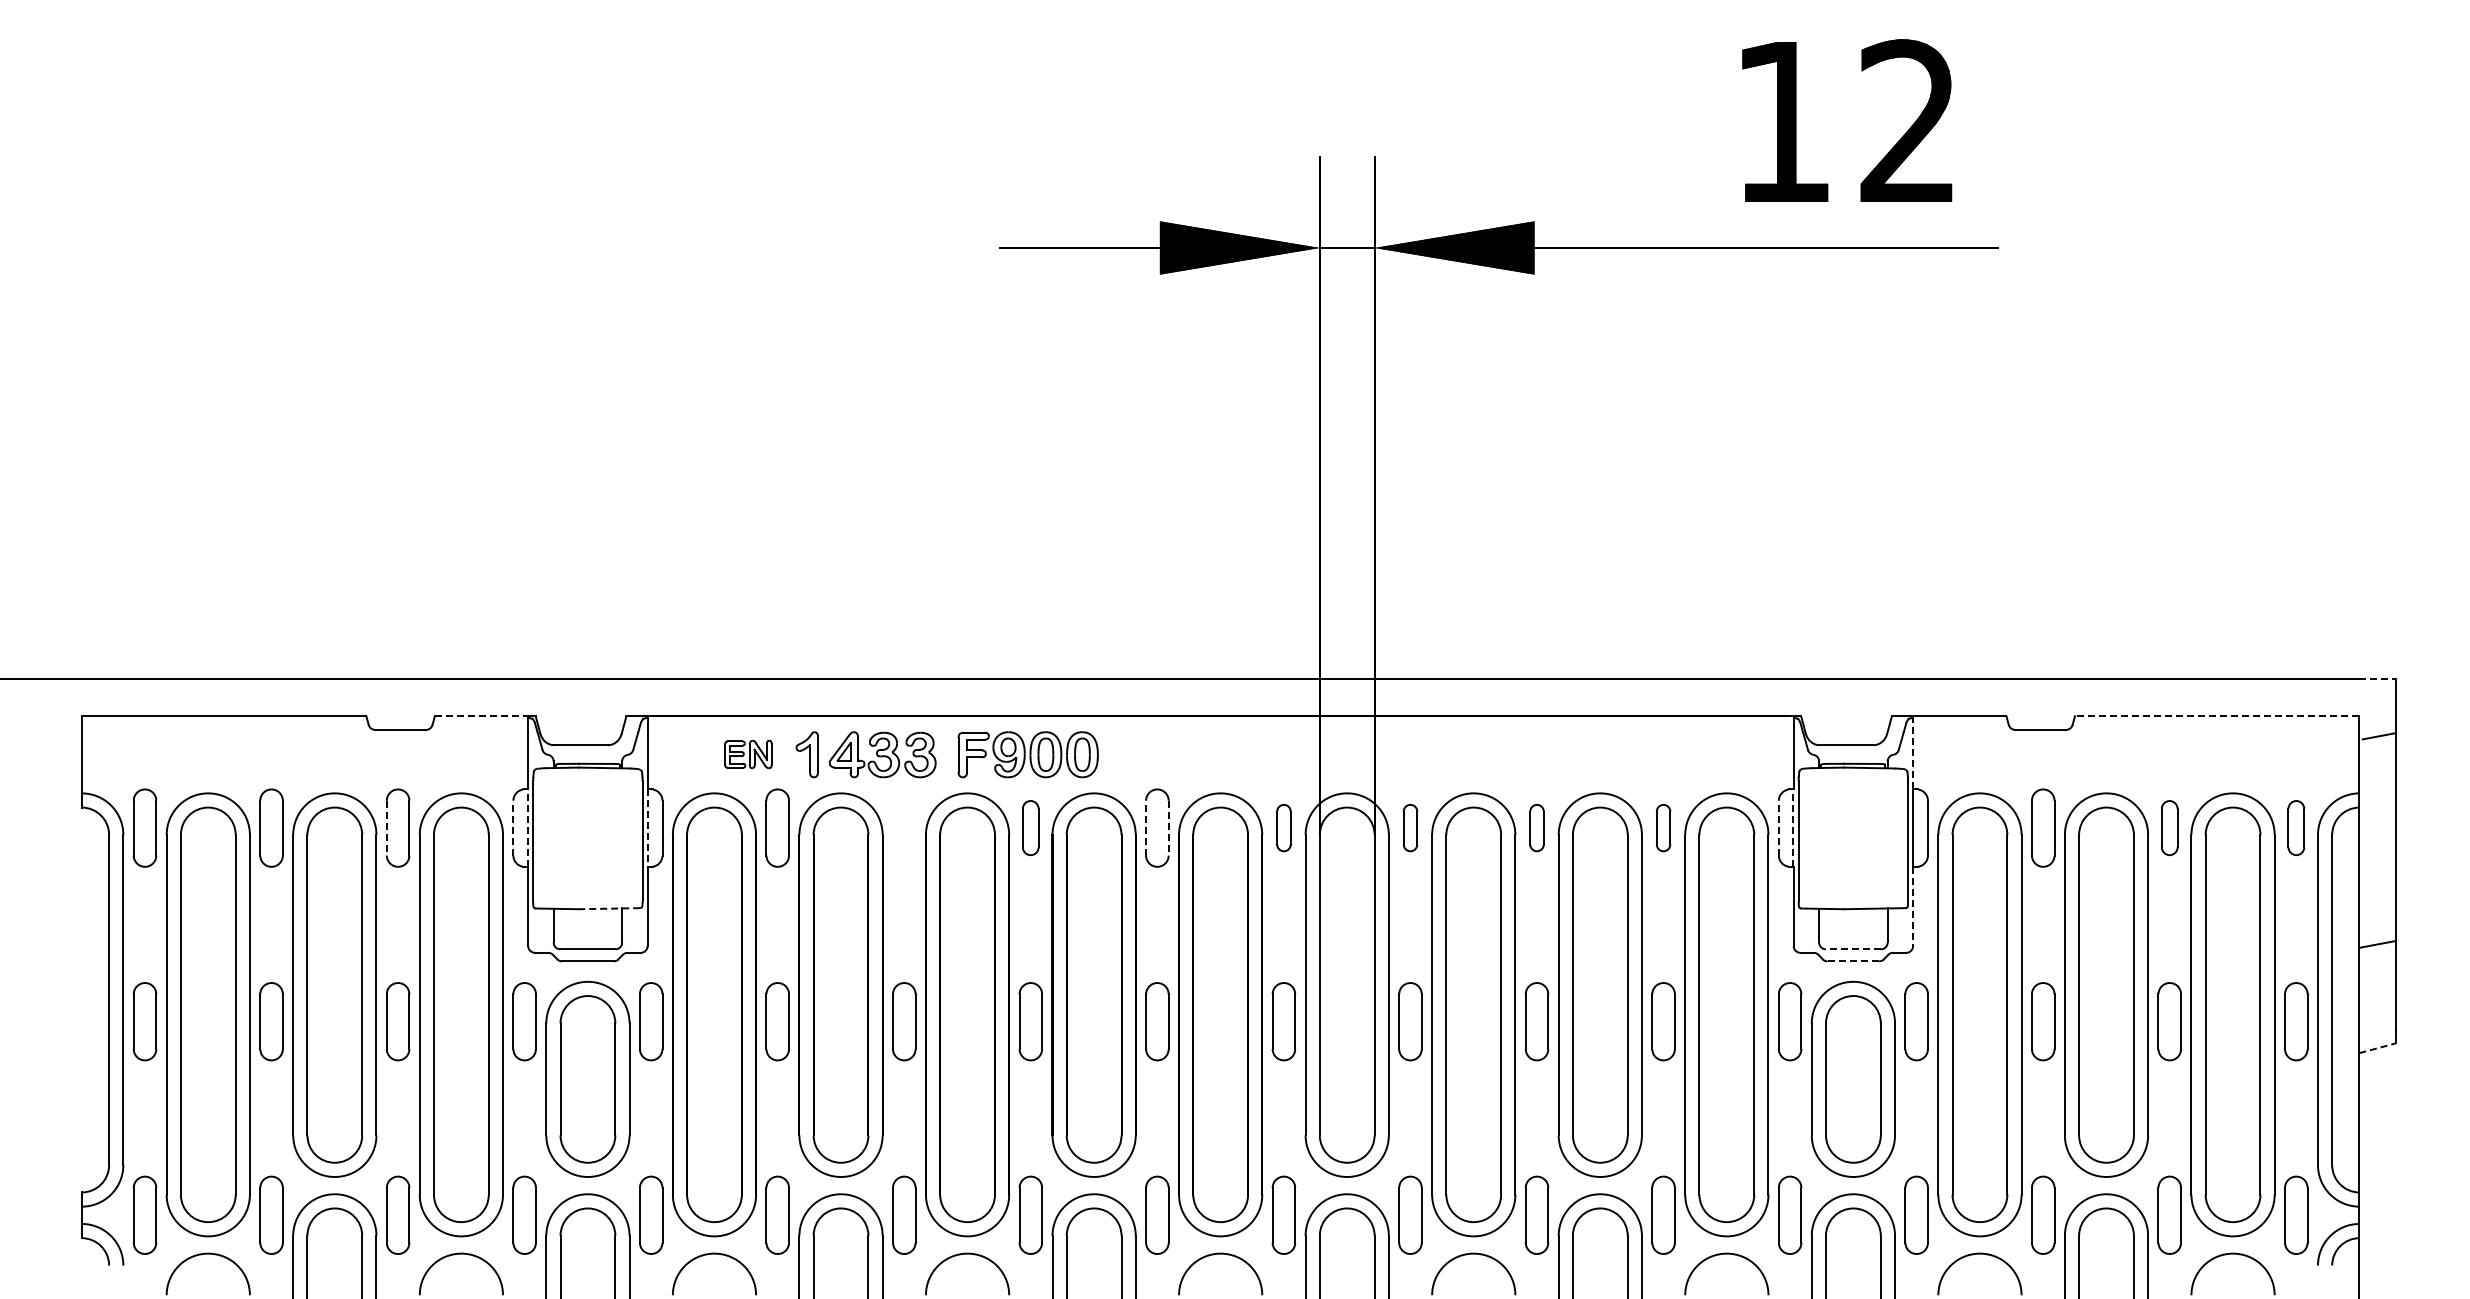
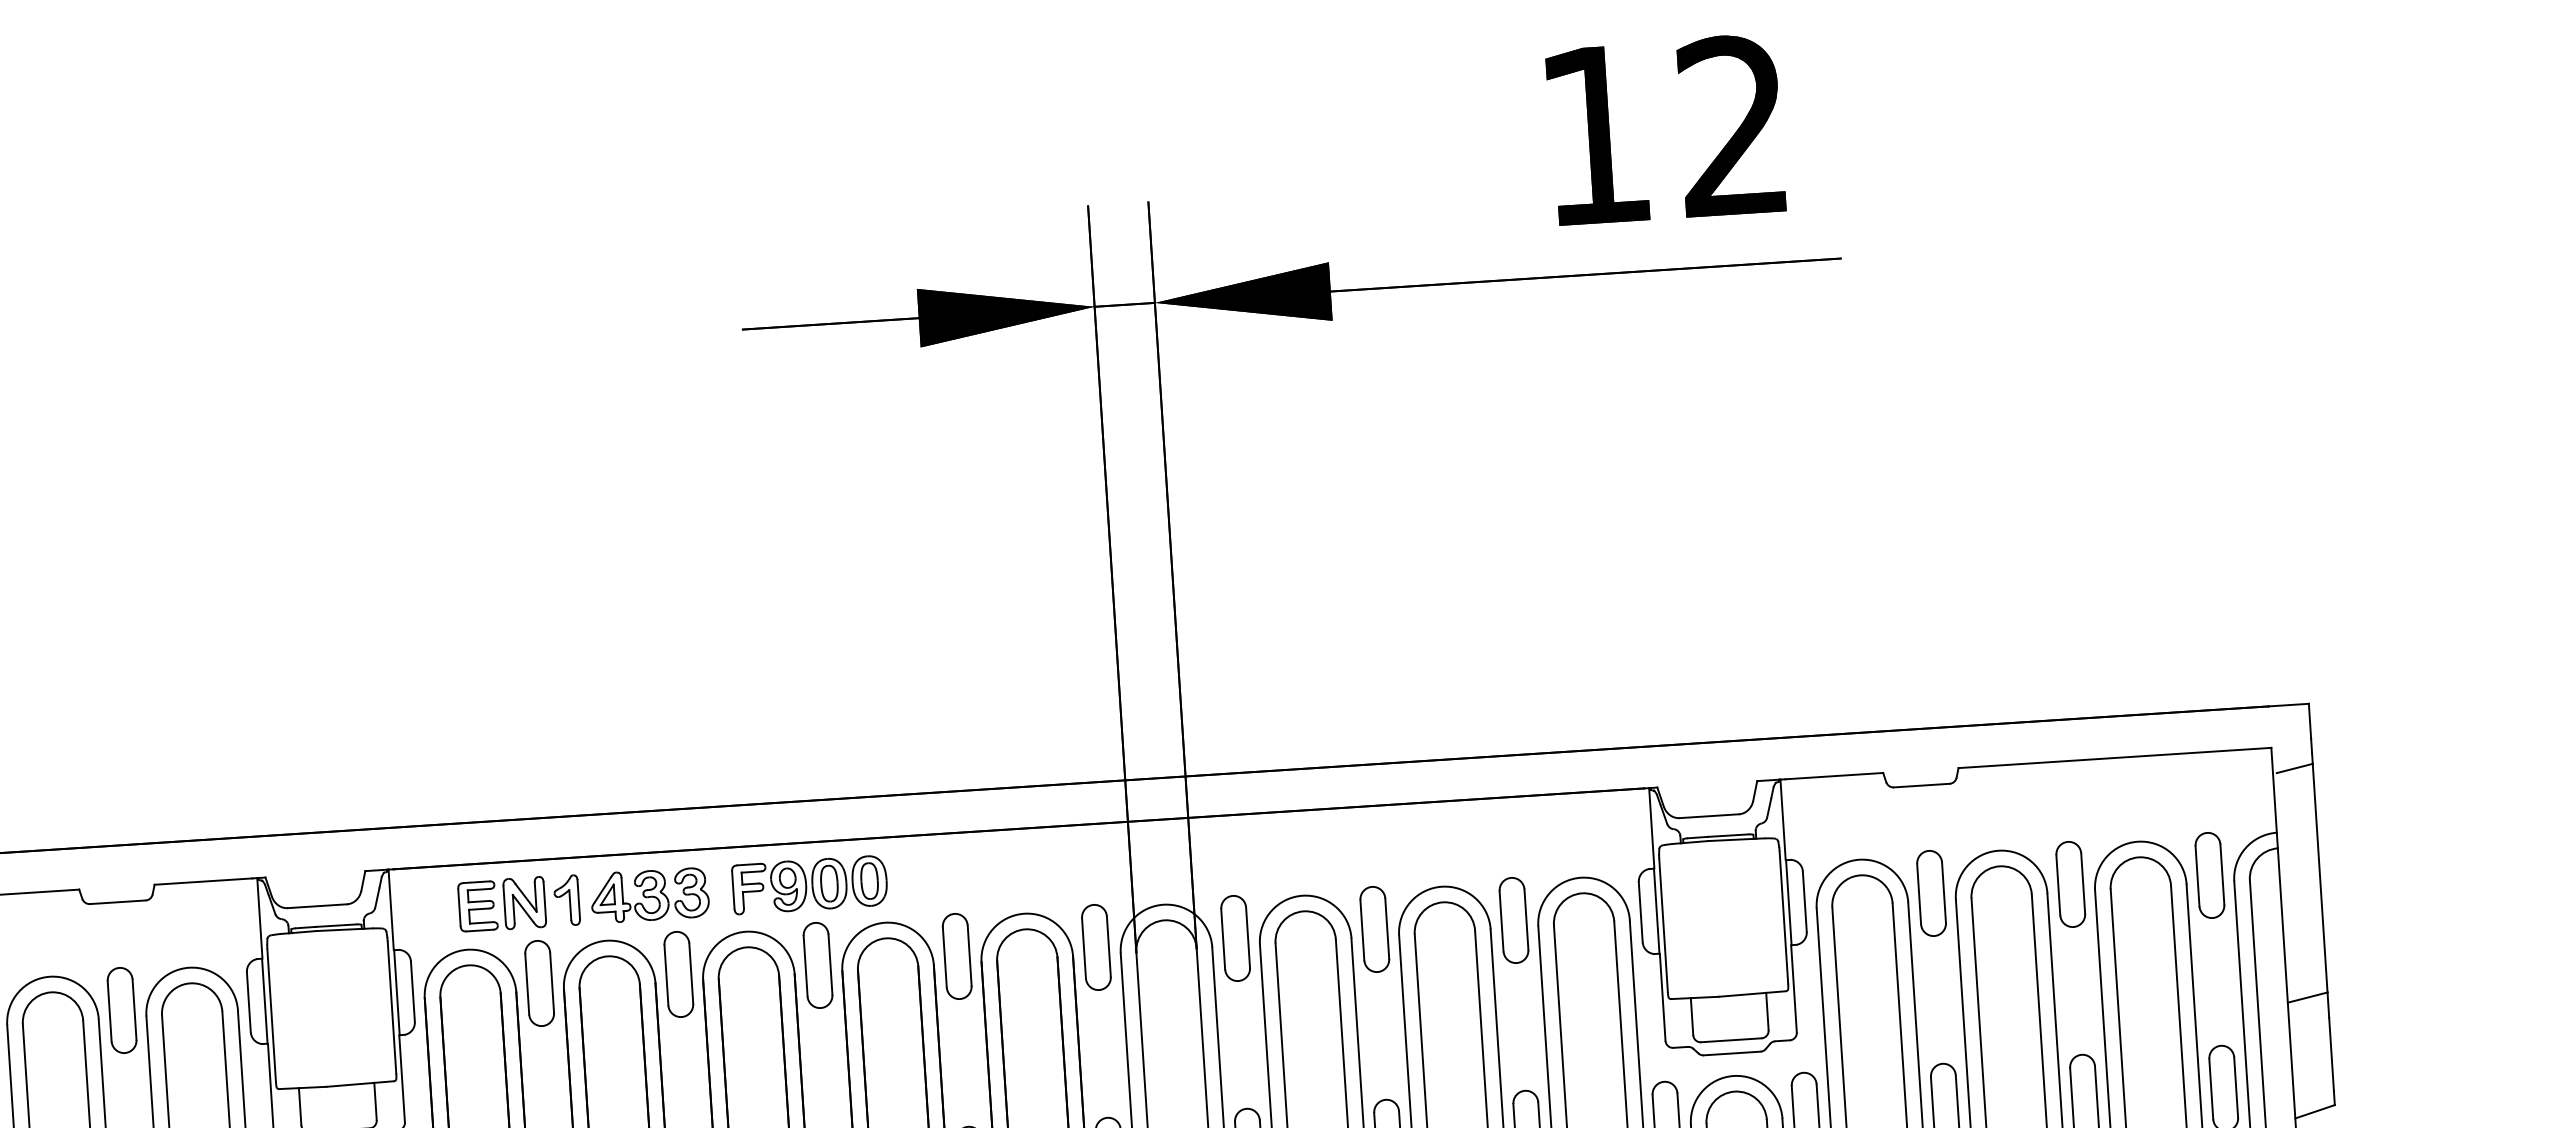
line: (2378, 678) -> (2289, 705), dashed -> solid
line: (479, 716) -> (203, 881), dashed -> solid
line: (2216, 716) -> (2114, 758), dashed -> solid
line: (1913, 753) -> (1783, 820), dashed -> solid
part: (748, 754) -> (502, 904), size x1.67
line: (513, 827) -> (248, 1001), dashed -> solid
part: (904, 827) -> (679, 973), added
part: (1030, 827) -> (817, 964), size x1.43
line: (1146, 827) -> (945, 956), dashed -> solid
part: (1283, 827) -> (1095, 946), size x1.67
part: (1410, 827) -> (1235, 937), size x1.67
part: (1536, 827) -> (1374, 928), size x1.67
part: (1663, 827) -> (1513, 919), size x1.67
line: (1778, 827) -> (1640, 911), dashed -> solid
part: (2169, 827) -> (2070, 883), size x1.43
part: (2296, 827) -> (2210, 874), size x1.43
line: (386, 828) -> (109, 1011), dashed -> solid
line: (527, 828) -> (264, 1001), dashed -> solid
line: (647, 828) -> (396, 993), dashed -> solid
line: (1168, 828) -> (969, 956), dashed -> solid
line: (1793, 828) -> (1656, 911), dashed -> solid
line: (1913, 907) -> (1794, 989), dashed -> solid
line: (609, 908) -> (360, 1083), dashed -> solid
line: (1852, 949) -> (1730, 1040), dashed -> solid
line: (1853, 961) -> (1732, 1053), dashed -> solid
line: (2377, 1048) -> (2314, 1112), dashed -> solid

